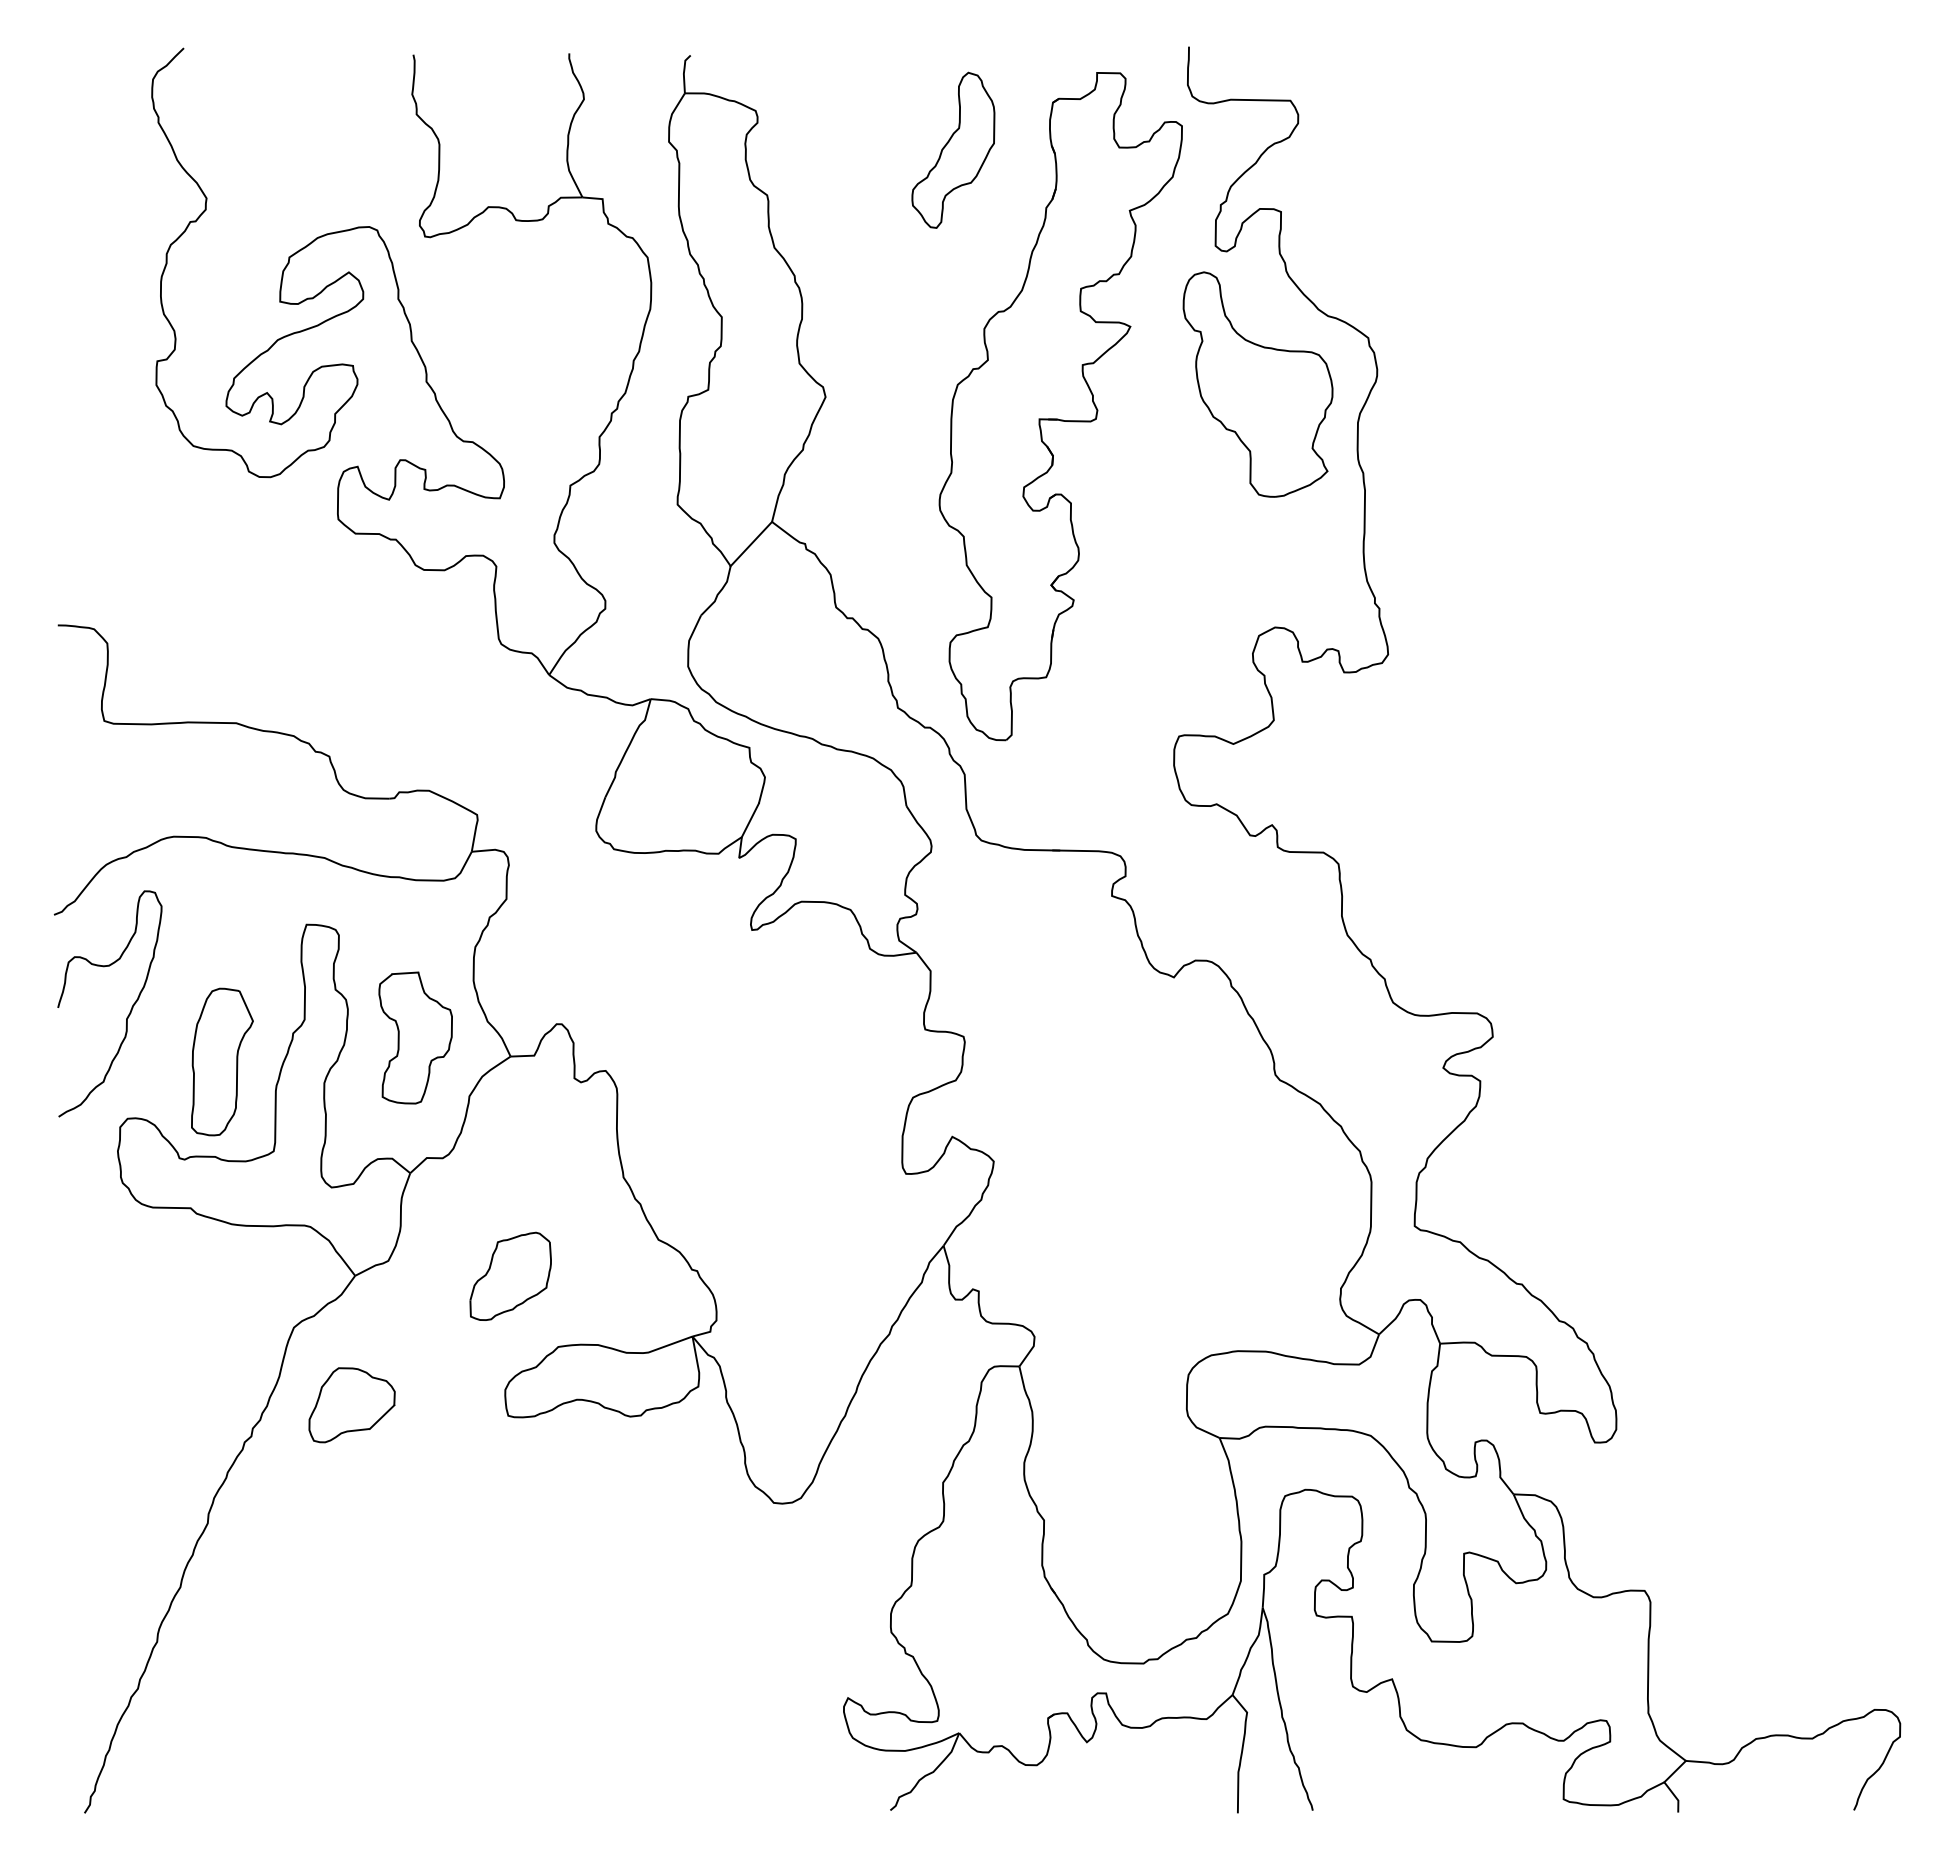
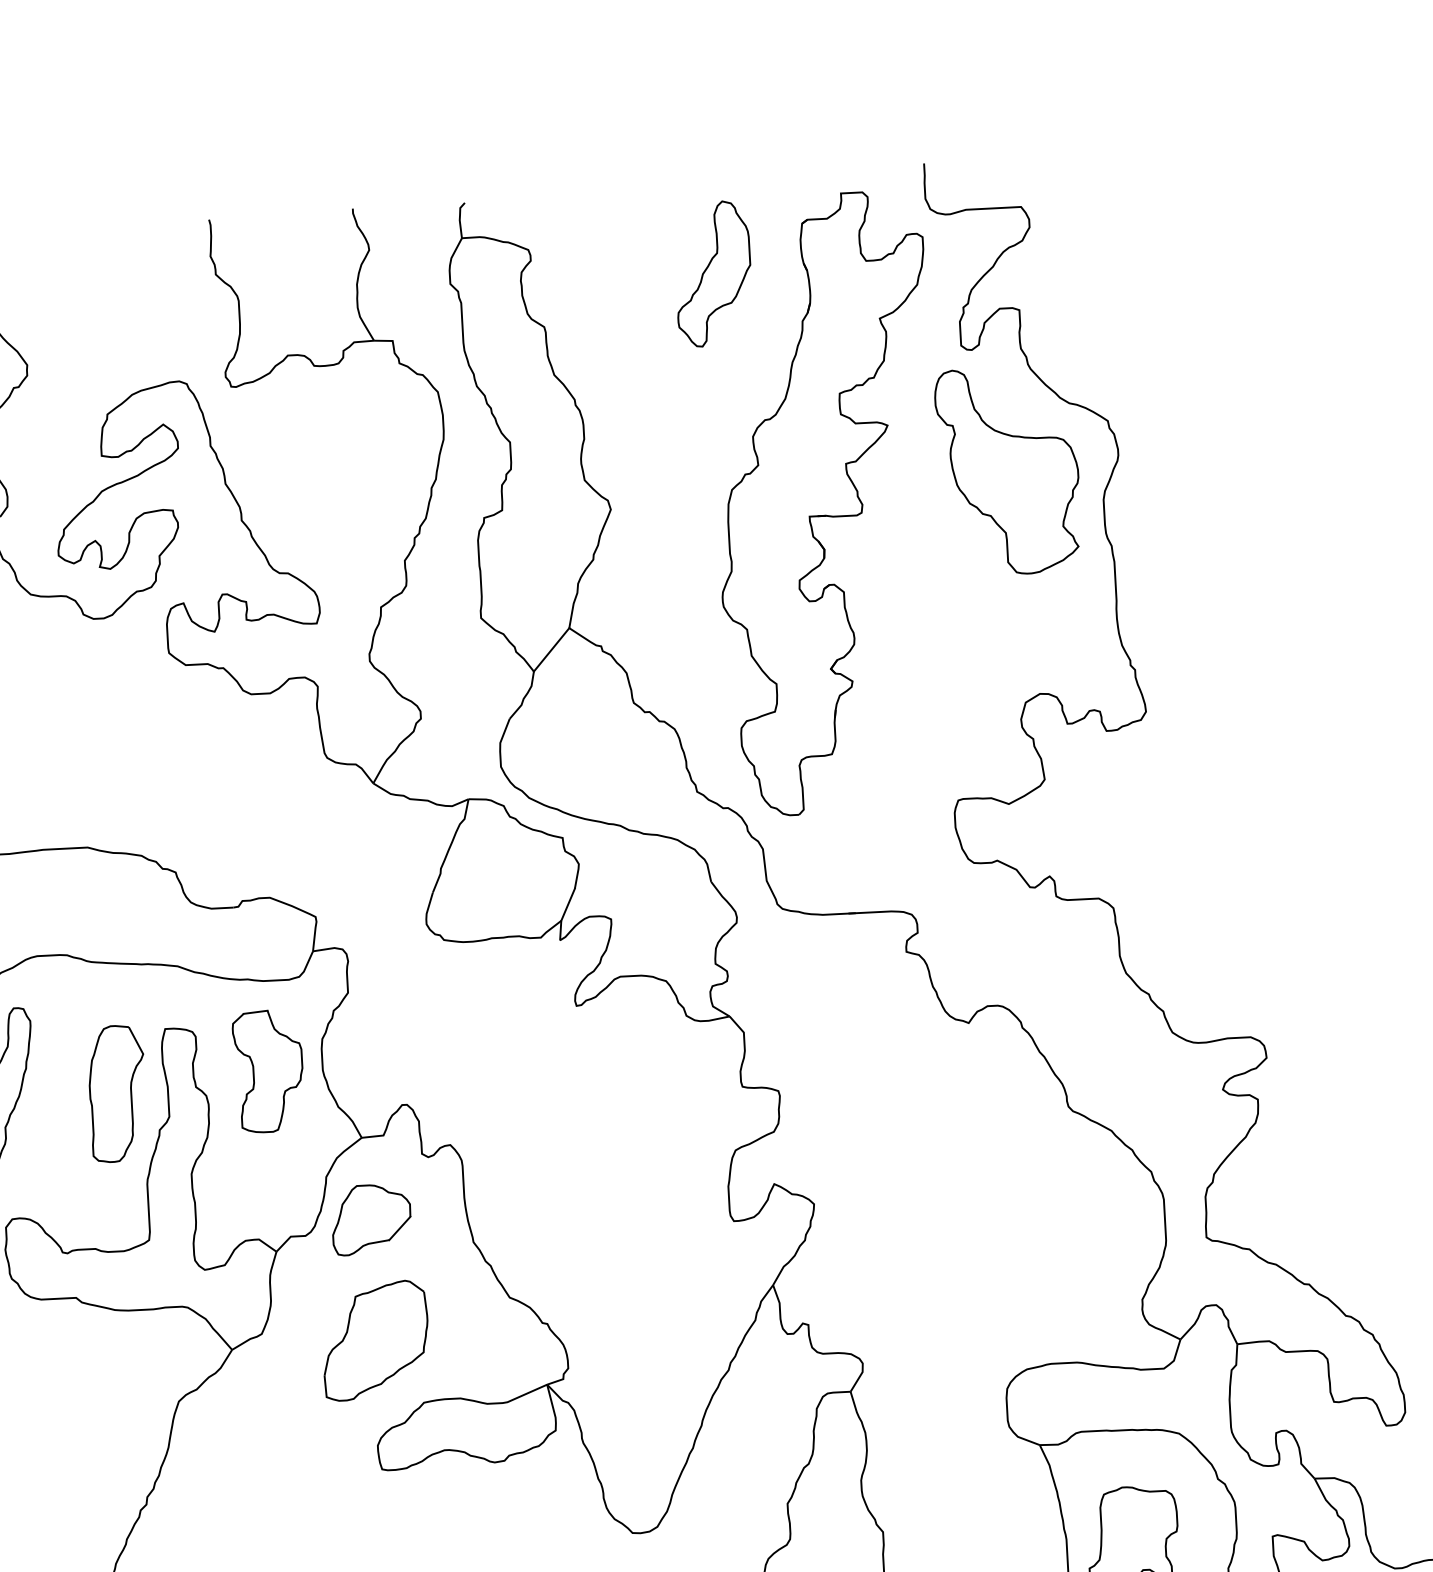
part: (415, 1037) -> (269, 1070), moved
part: (222, 1061) -> (117, 1093), moved
part: (510, 1276) -> (375, 1340), size x1.43
part: (351, 1405) -> (370, 1219), moved

